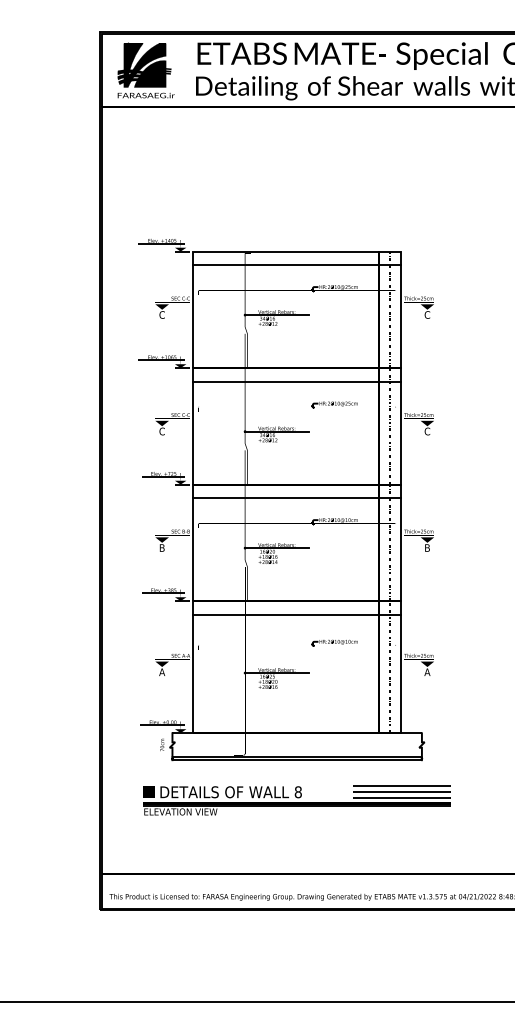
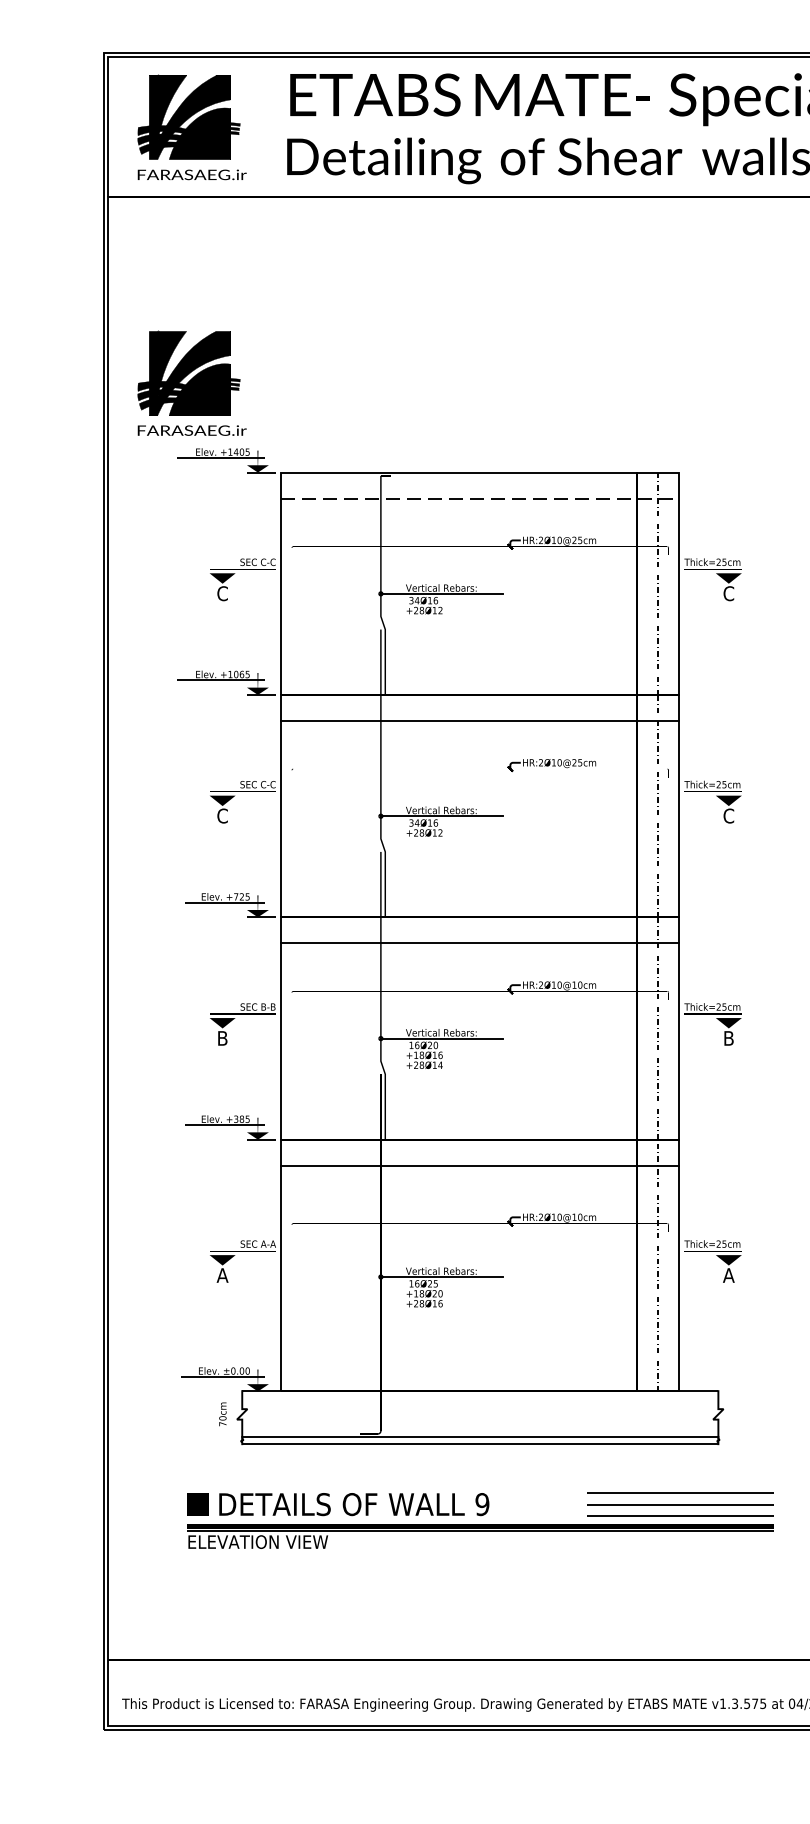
part: (145, 204) -> (190, 382), added
line: (297, 265) -> (480, 499), solid -> dashed
text: (297, 792) -> (480, 1504), 8 -> 9

